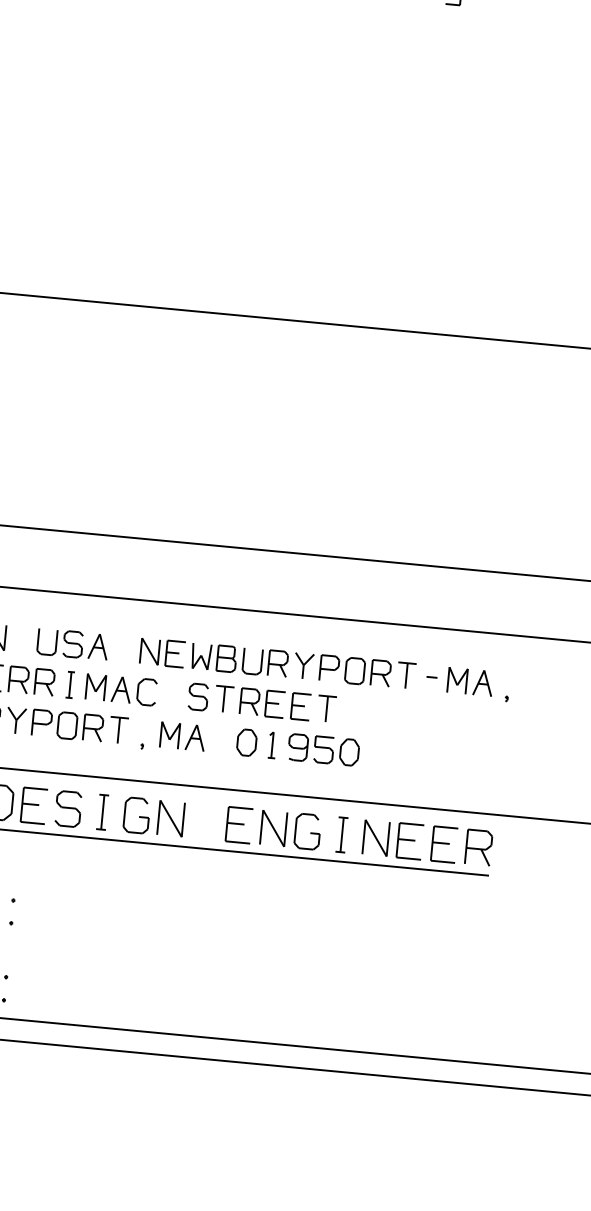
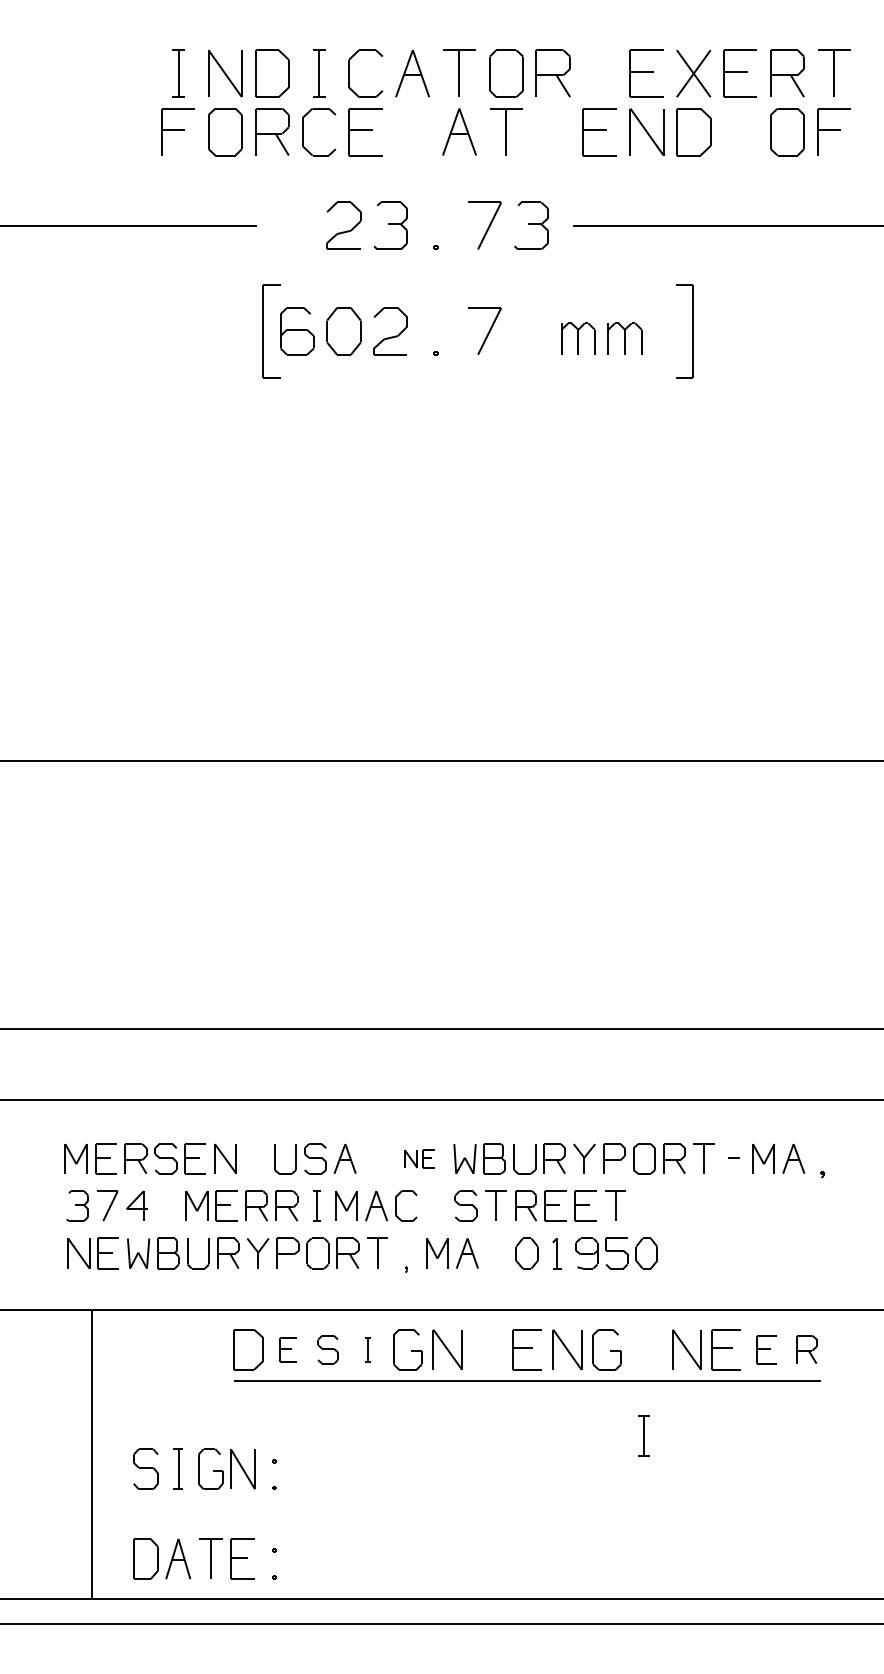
part: (162, 652) -> (419, 1158), size x0.6
part: (33, 805) -> (287, 1349), size x0.6
part: (67, 808) -> (327, 1349), size x0.7
part: (102, 812) -> (367, 1349), size x0.6
part: (341, 834) -> (643, 1435), moved
part: (444, 844) -> (766, 1349), size x0.7
part: (478, 847) -> (806, 1349), size x0.7

